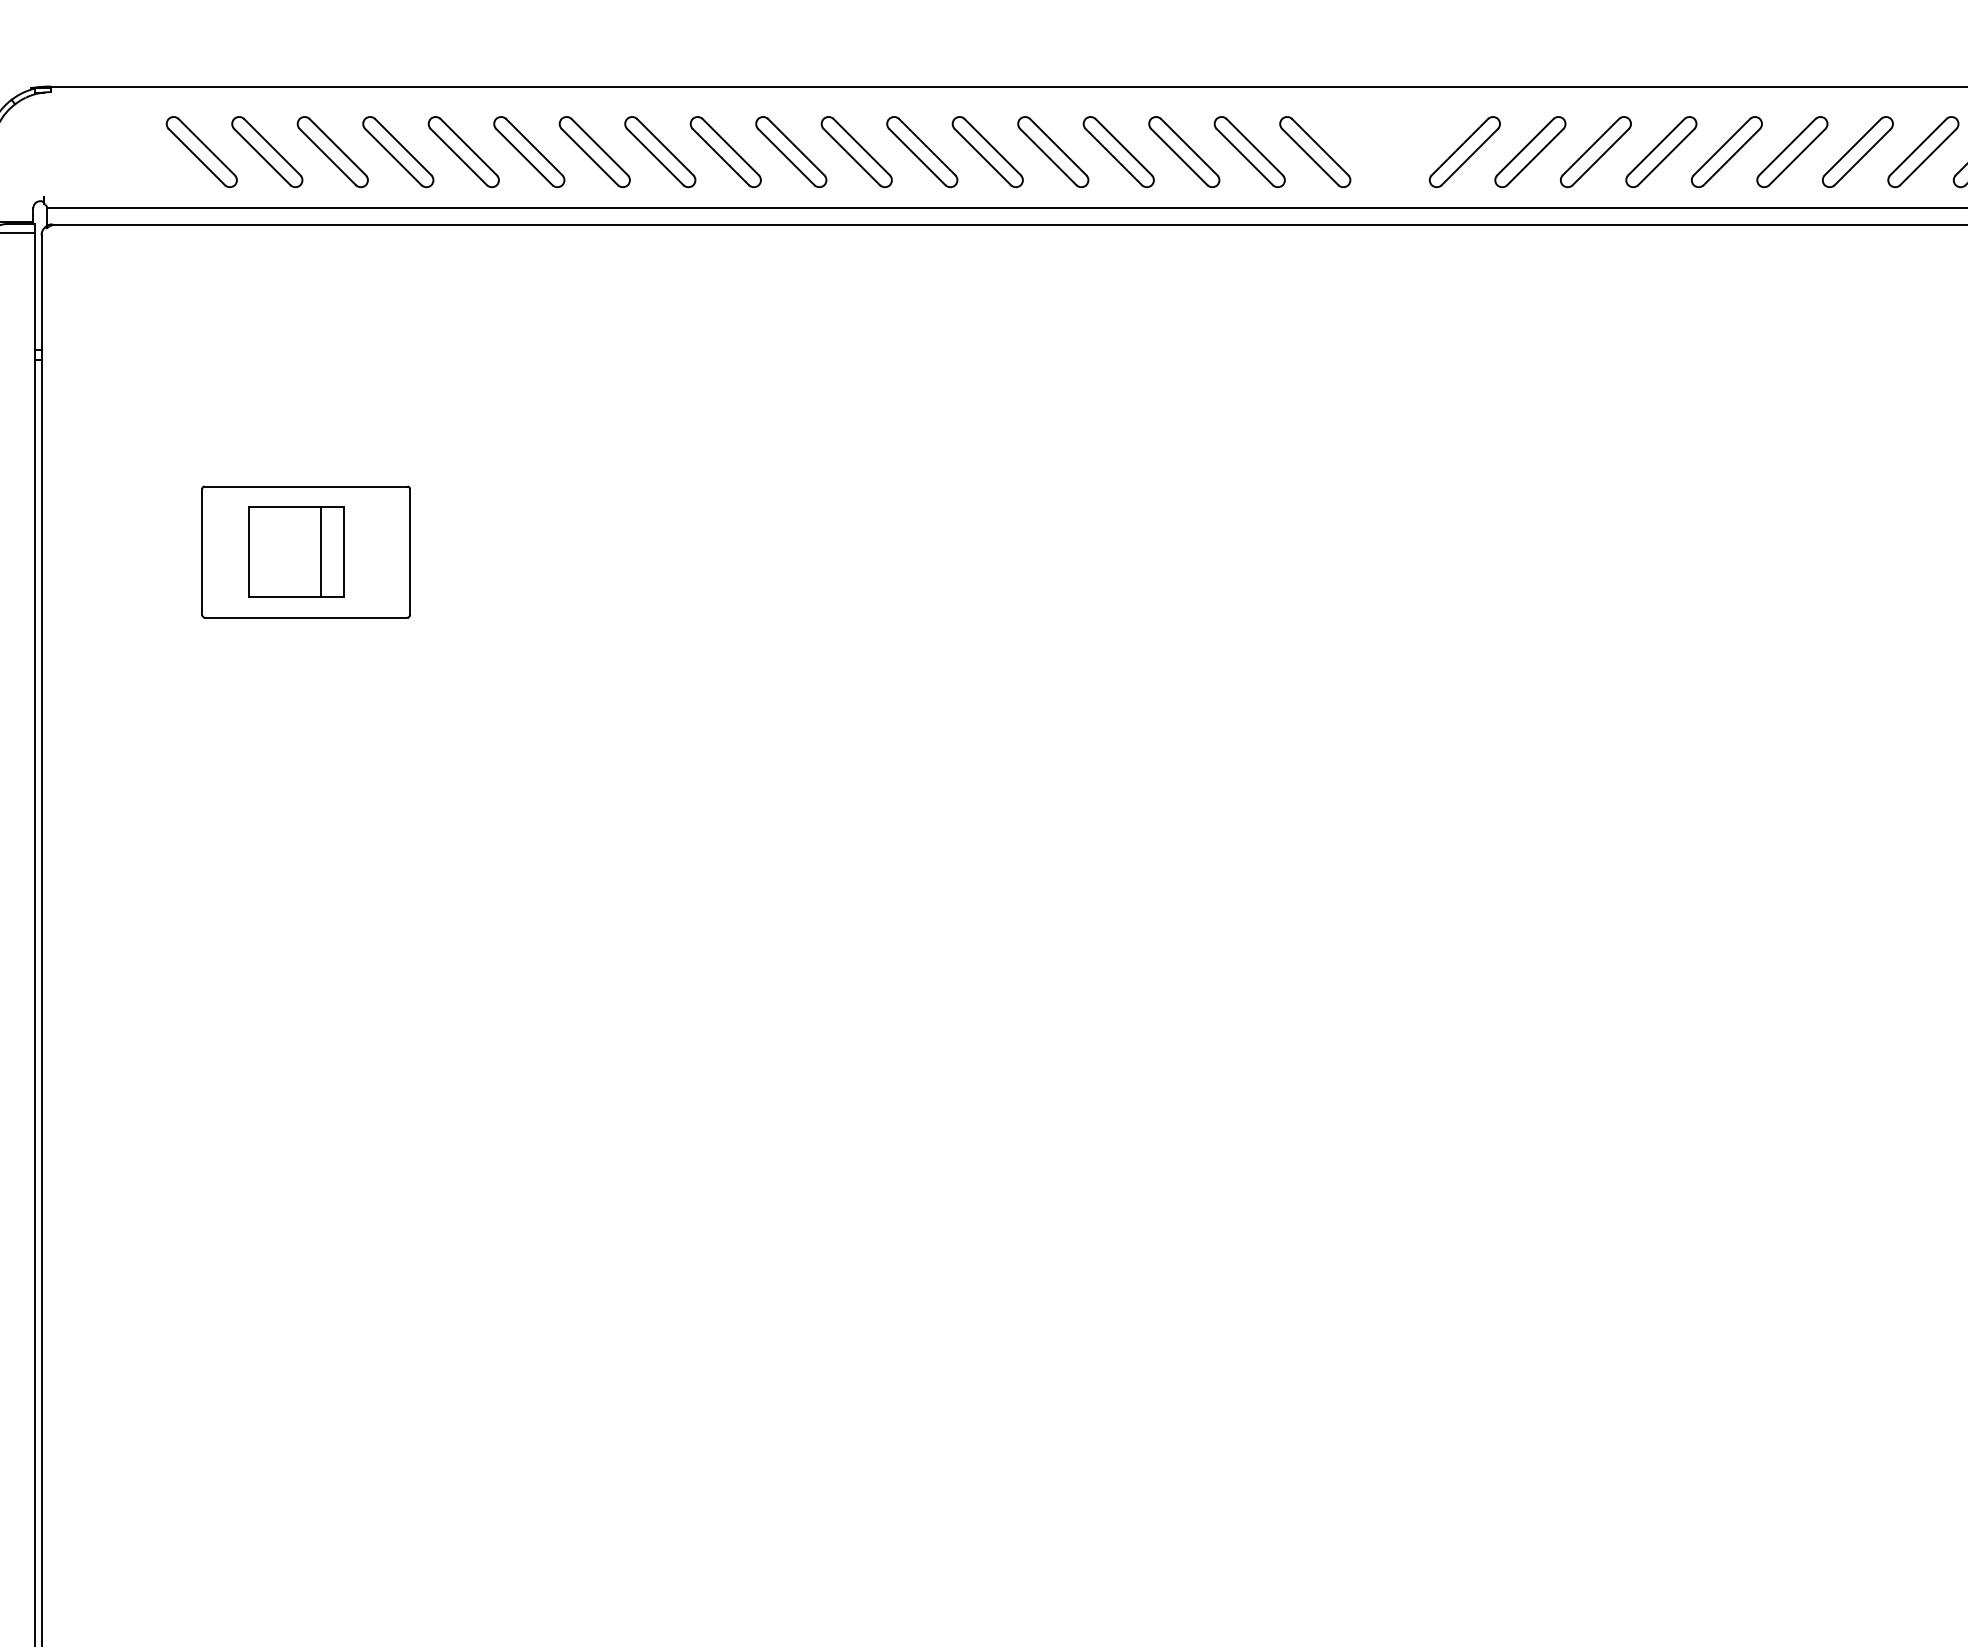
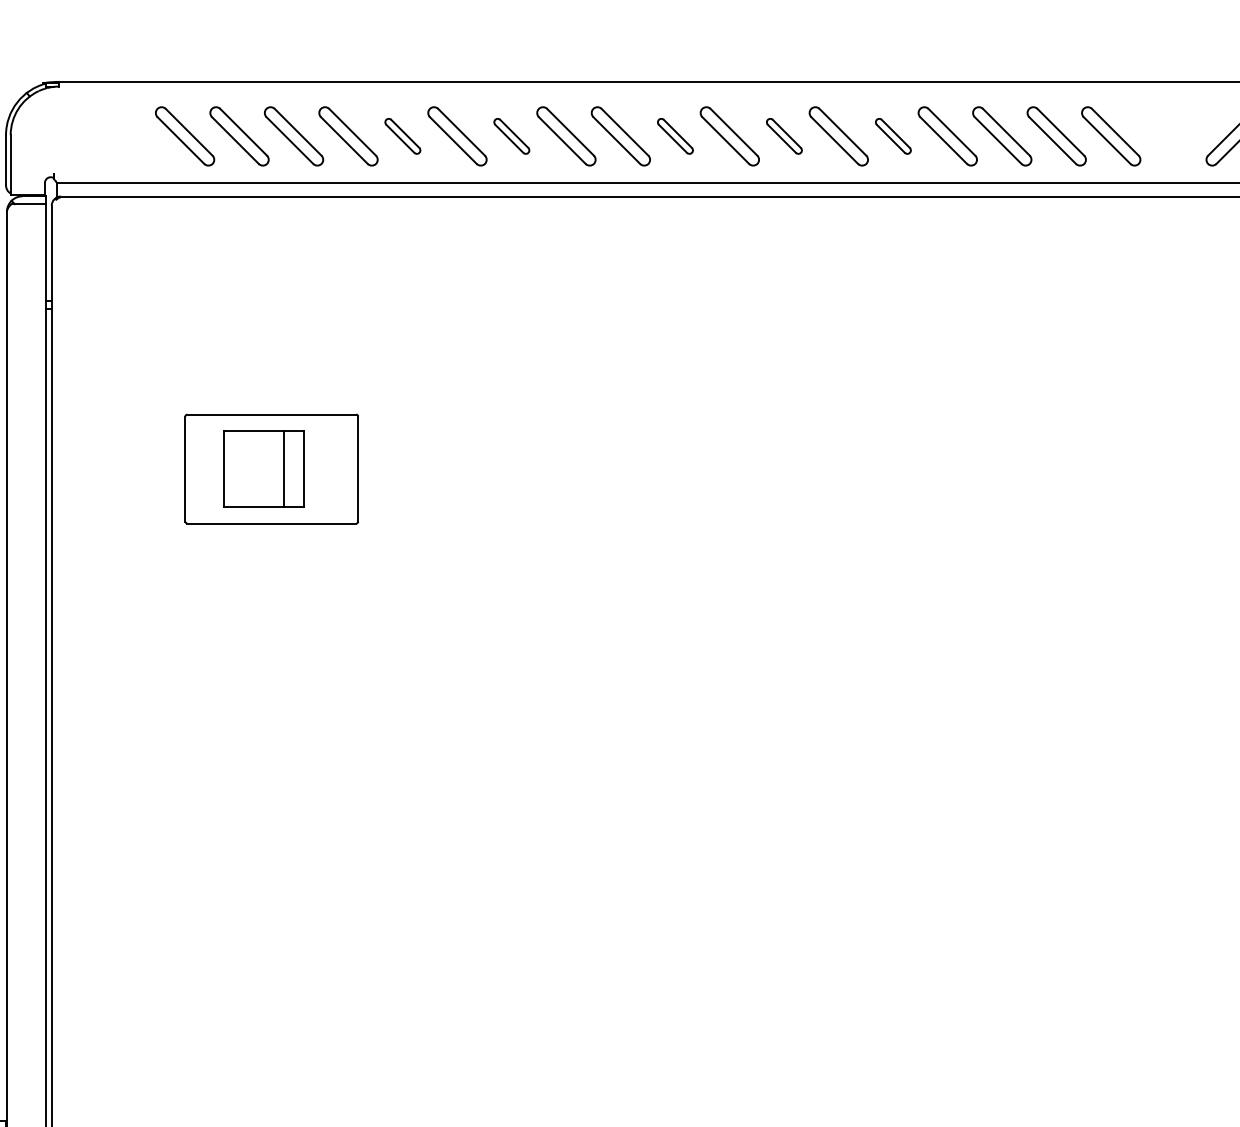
part: (463, 151) -> (402, 135), size x0.6
part: (594, 151) -> (511, 135), size x0.6
part: (791, 151) -> (675, 135), size x0.6
part: (922, 151) -> (784, 135), size x0.6
part: (1053, 151) -> (893, 135), size x0.6

